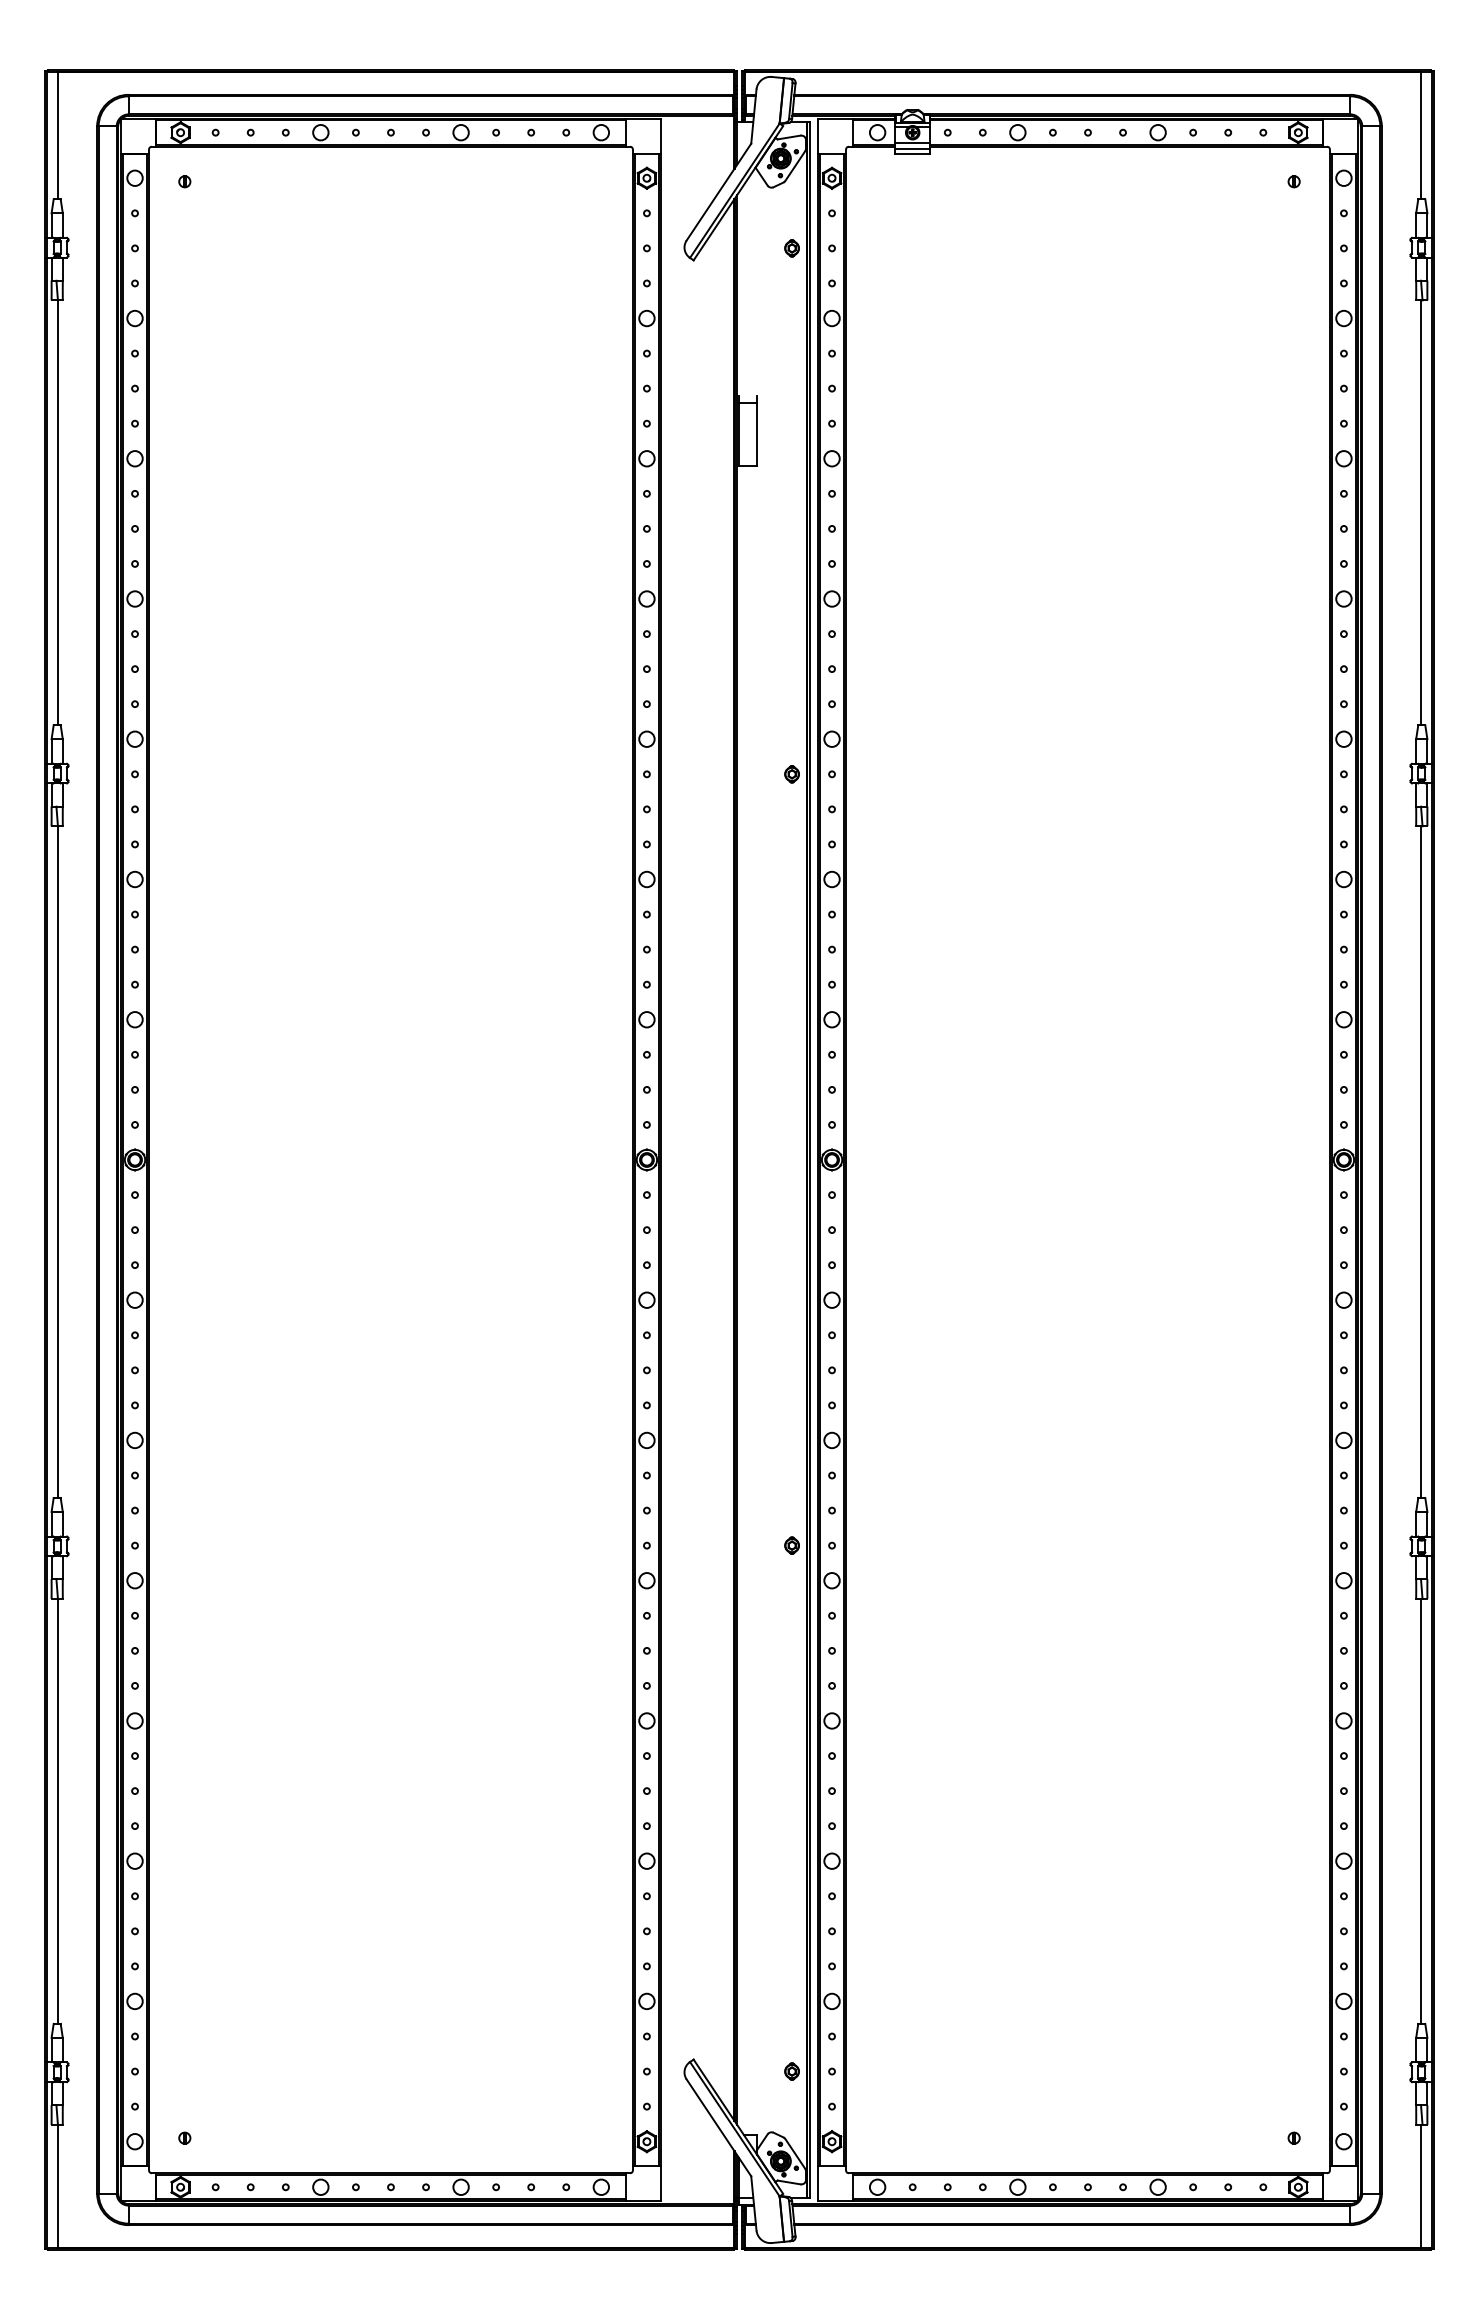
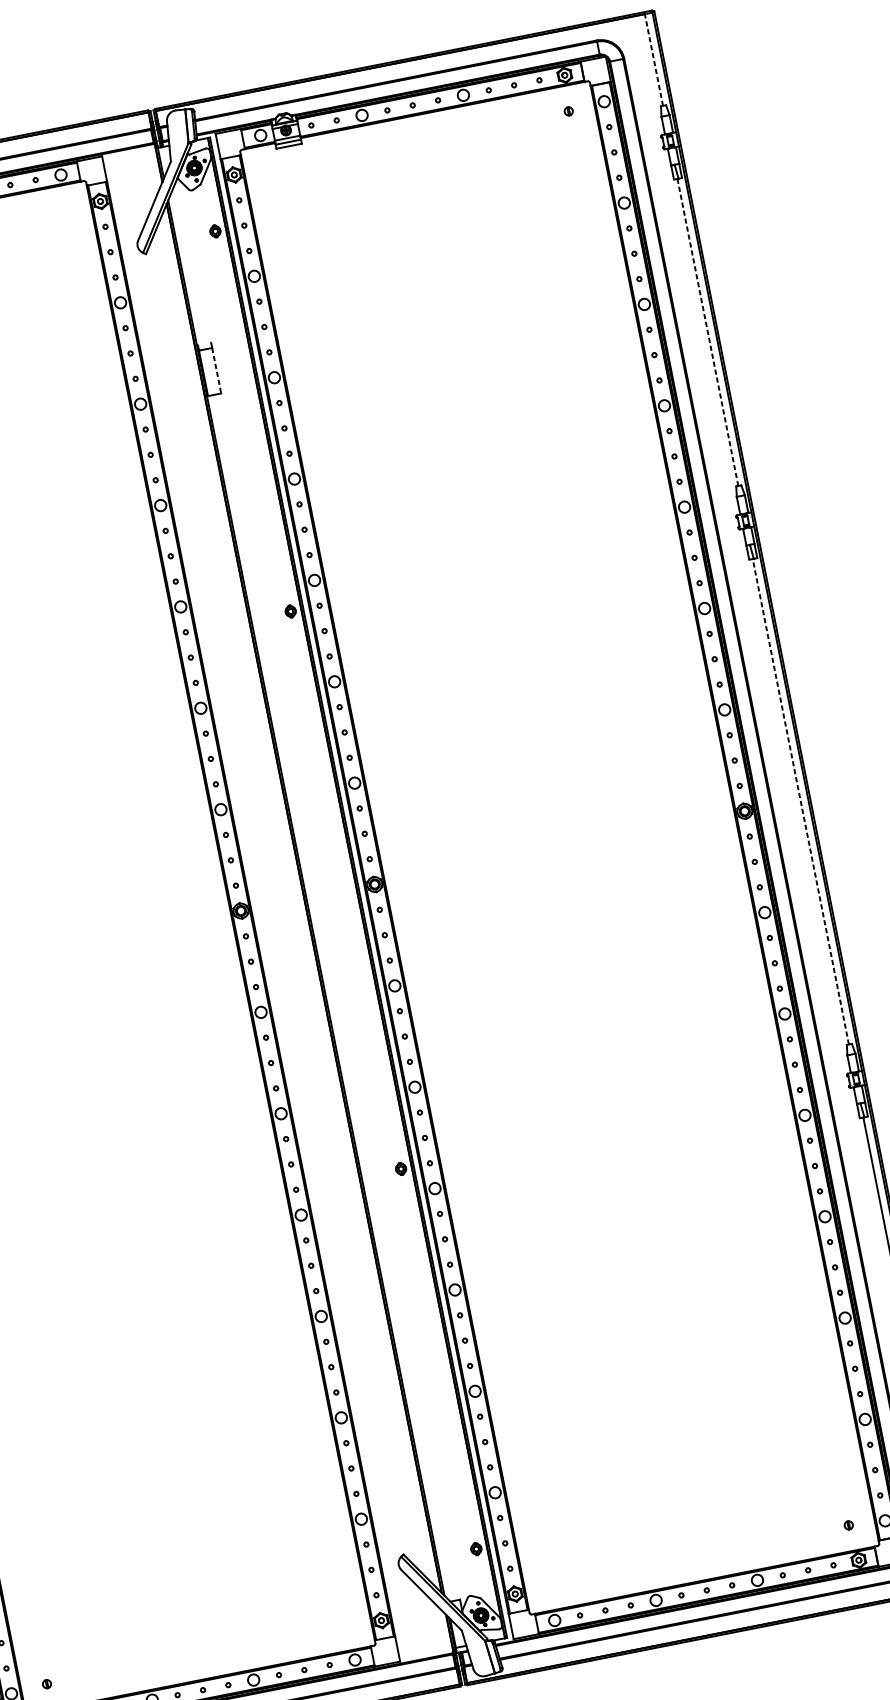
line: (1421, 135) -> (654, 59), solid -> dashed
line: (757, 434) -> (217, 370), solid -> dashed
line: (1421, 512) -> (708, 332), solid -> dashed
line: (1421, 1162) -> (801, 801), solid -> dashed

